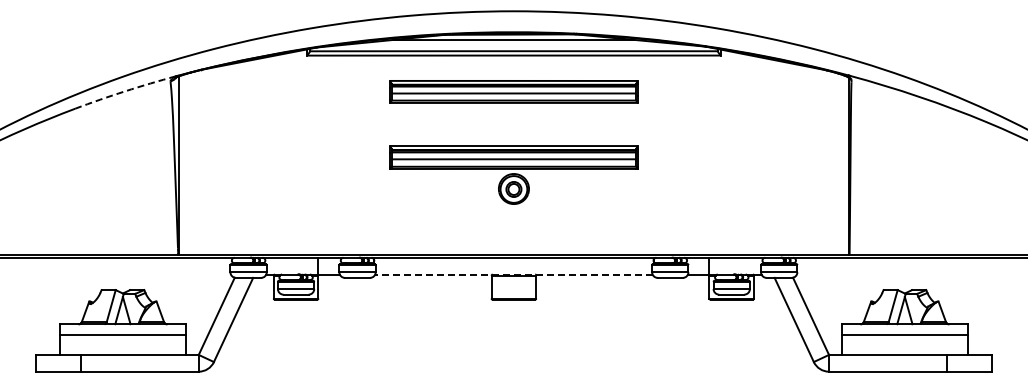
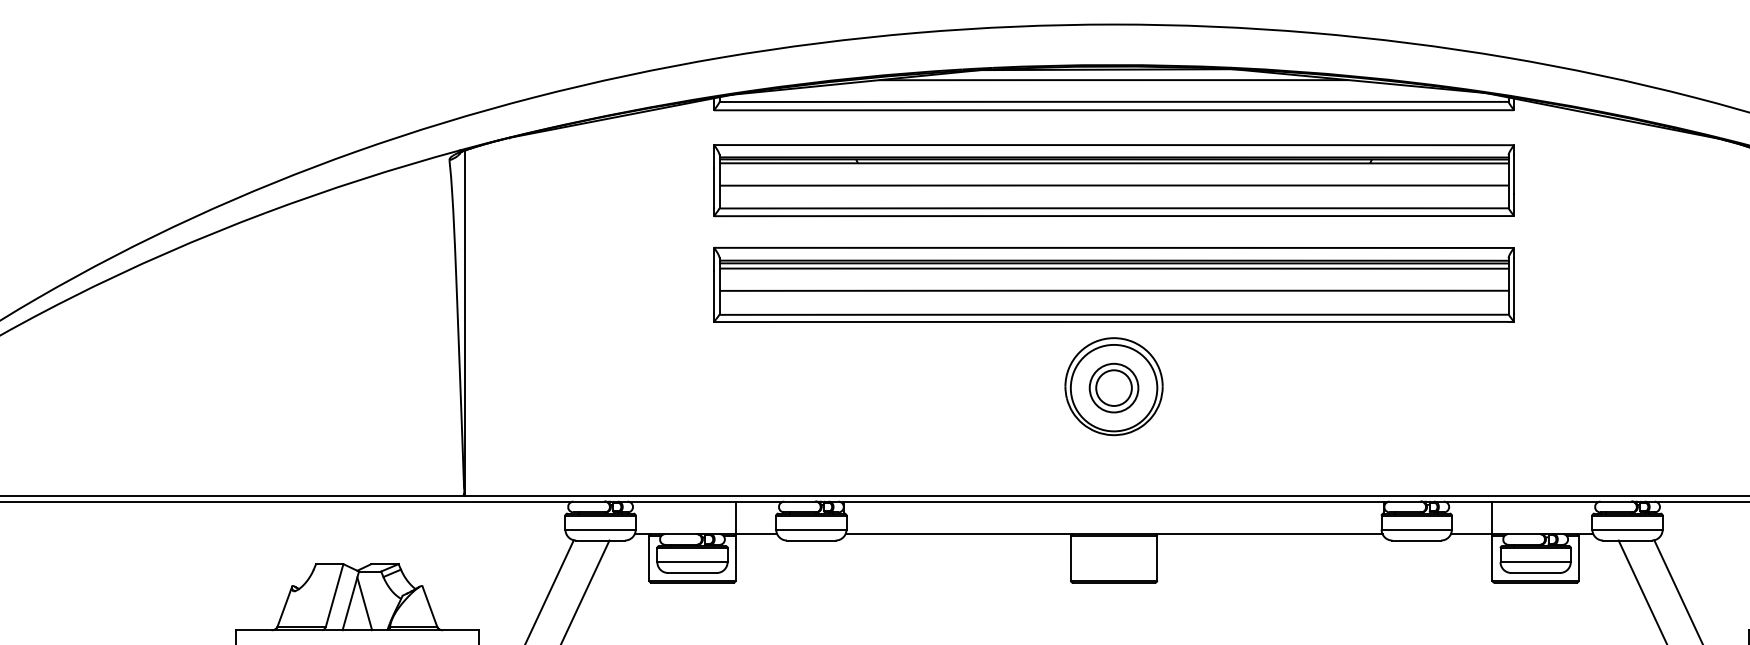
arc: (125, 91) -> (362, 179), dashed -> solid
part: (513, 91) -> (1113, 179), size x1.67
part: (513, 174) -> (1113, 340), size x1.67
line: (513, 274) -> (1113, 533), dashed -> solid

